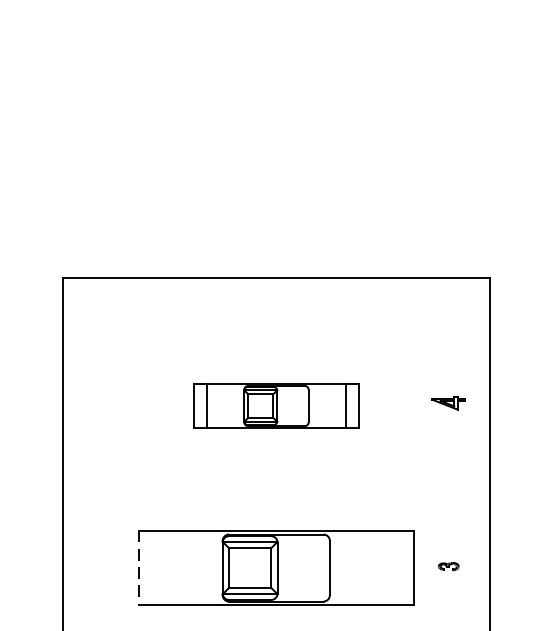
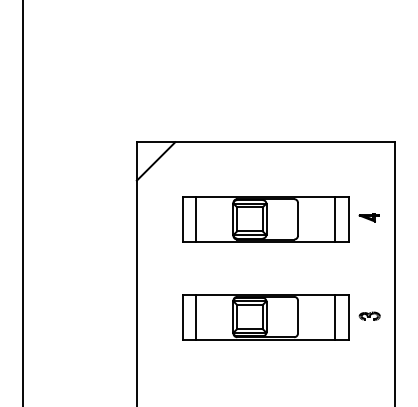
line: (93, 309) -> (155, 161), added
part: (275, 406) -> (265, 219), size x1.67
part: (448, 565) -> (369, 315), size x1.67
line: (161, 567) -> (196, 316), added
line: (392, 567) -> (335, 316), added
line: (138, 568) -> (182, 317), dashed -> solid

